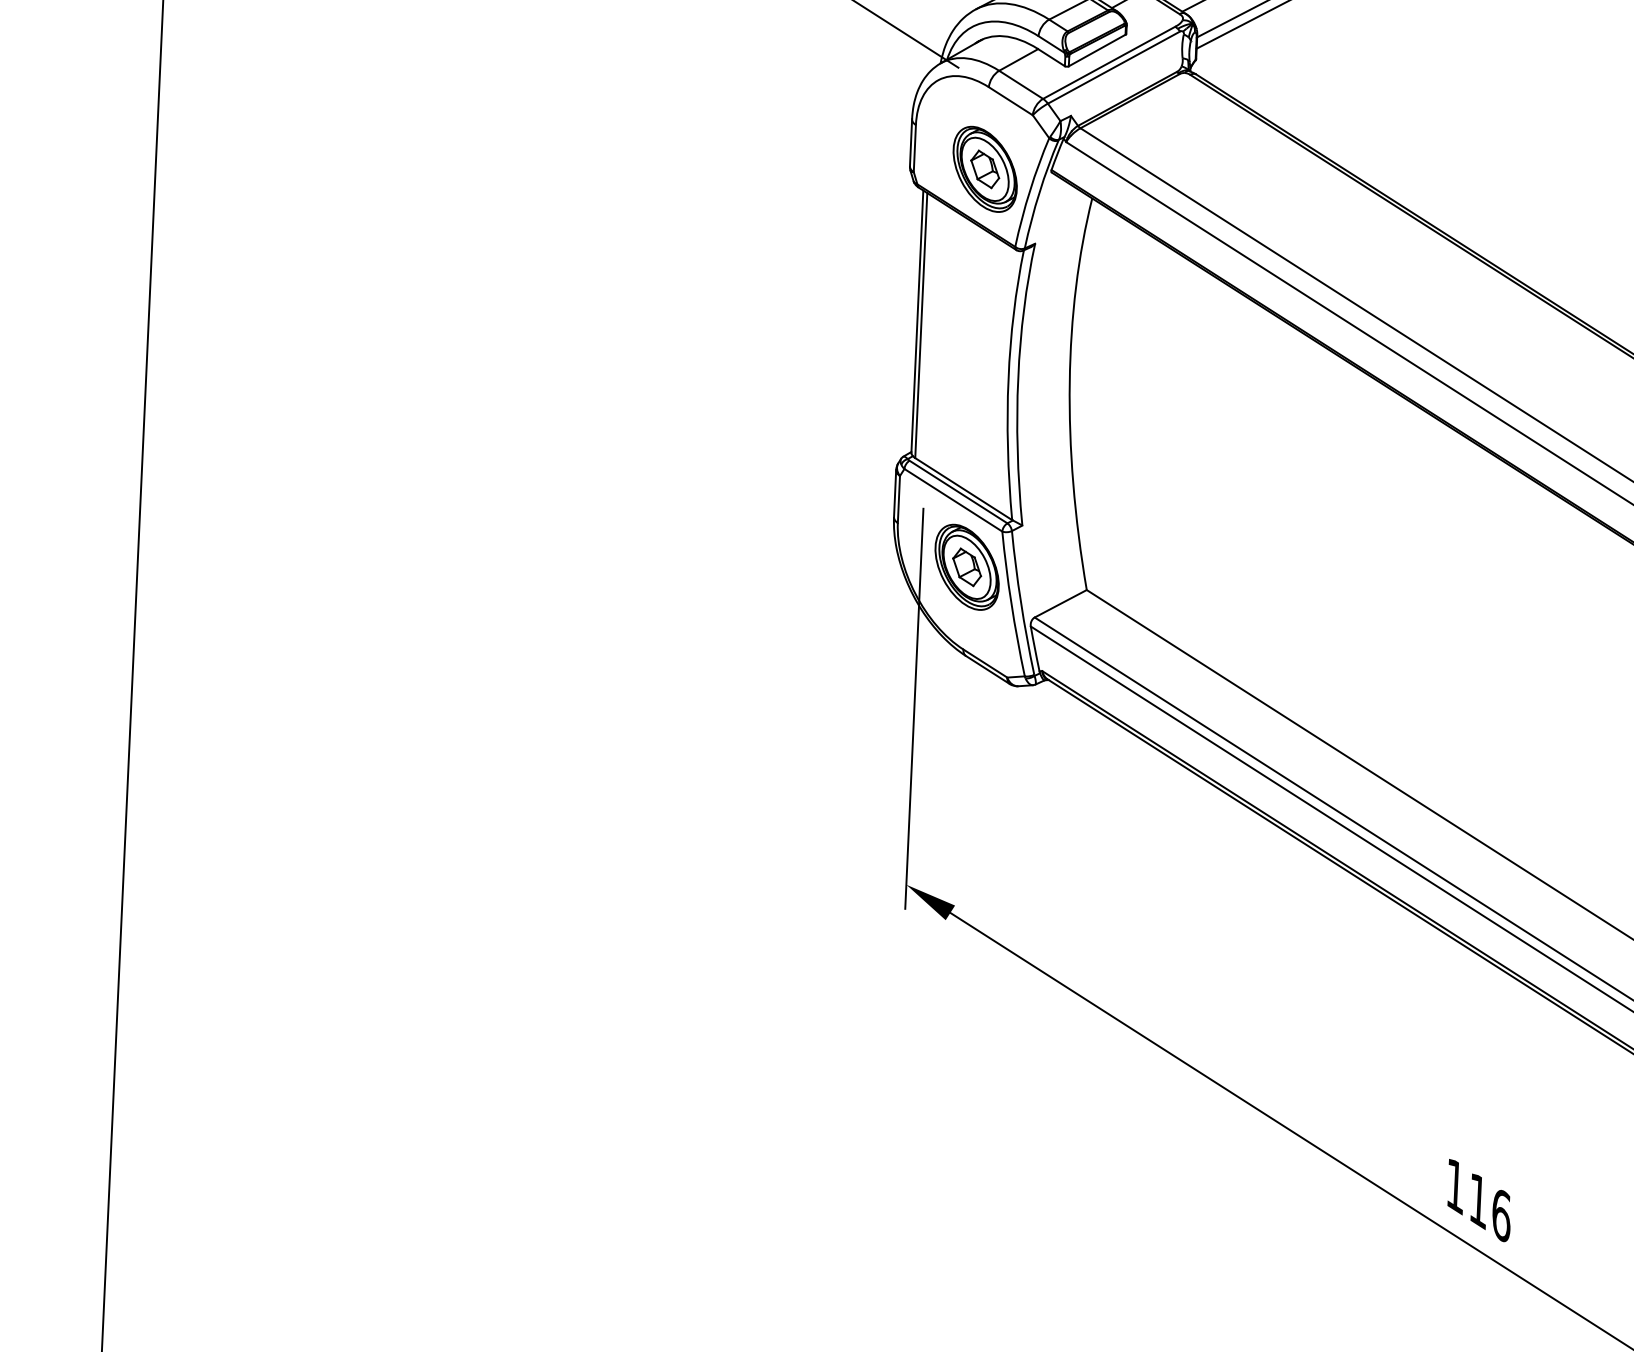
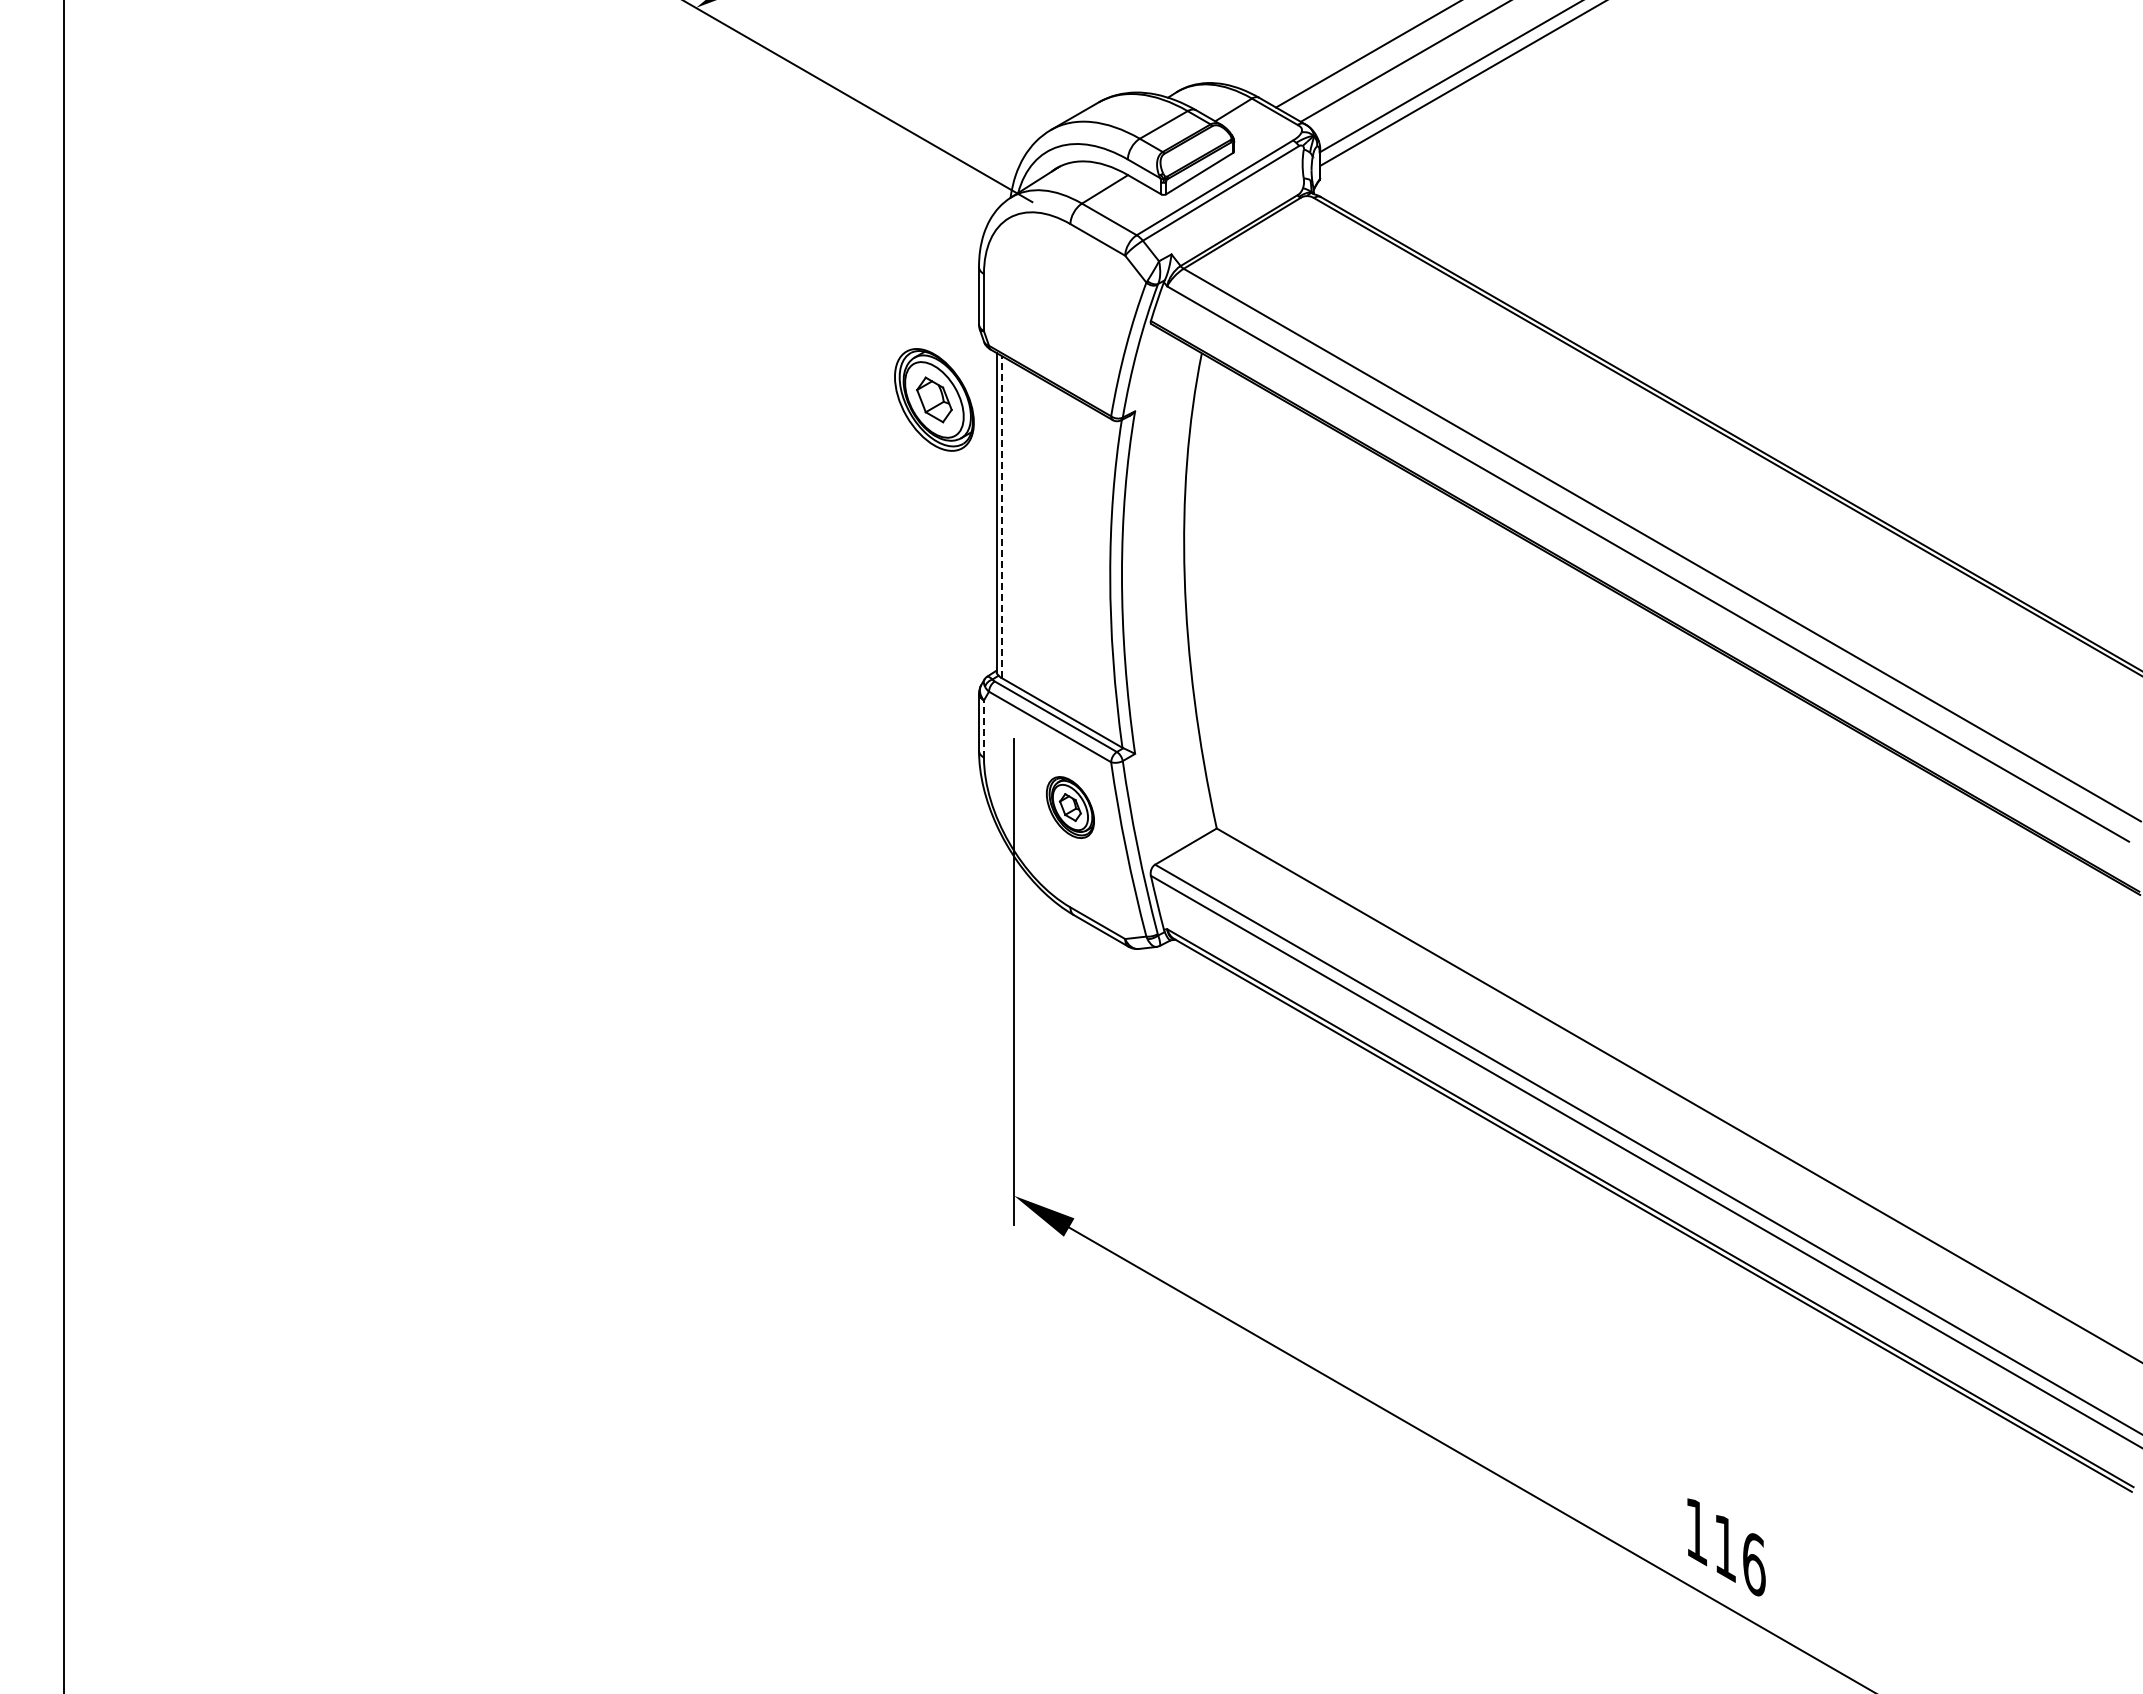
part: (985, 169) -> (934, 399), moved
line: (921, 325) -> (1001, 516), solid -> dashed
line: (898, 499) -> (983, 729), solid -> dashed
part: (967, 567) -> (1070, 807), size x0.6

